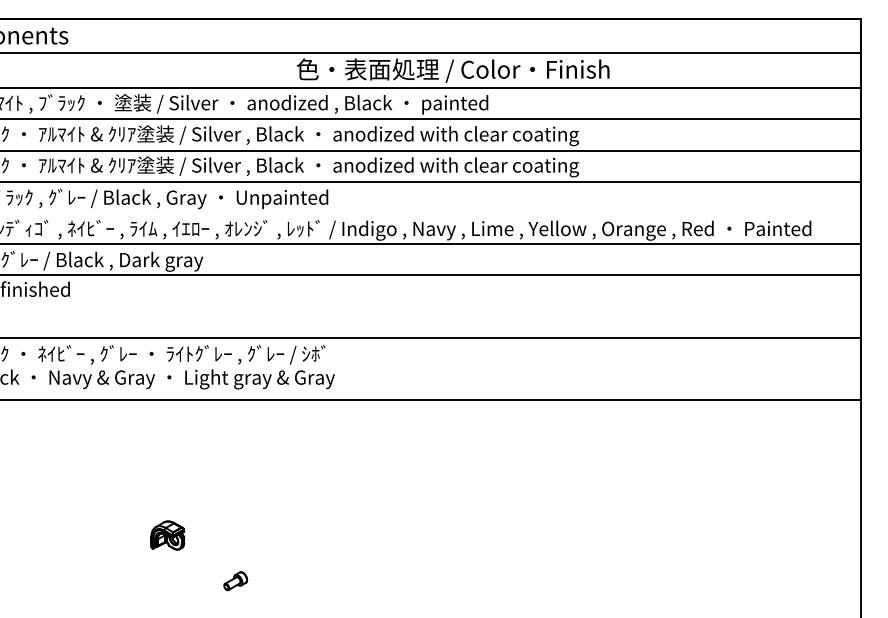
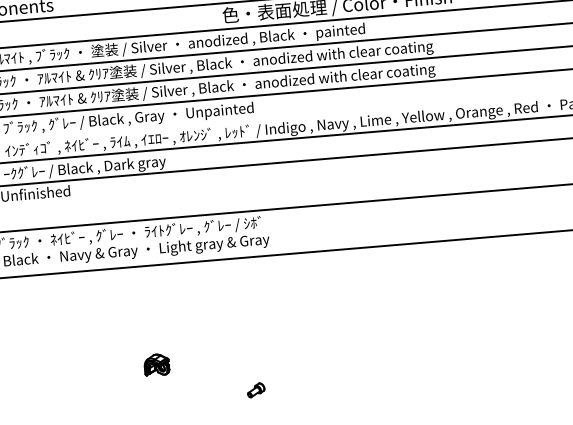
part: (235, 581) -> (256, 390), moved

